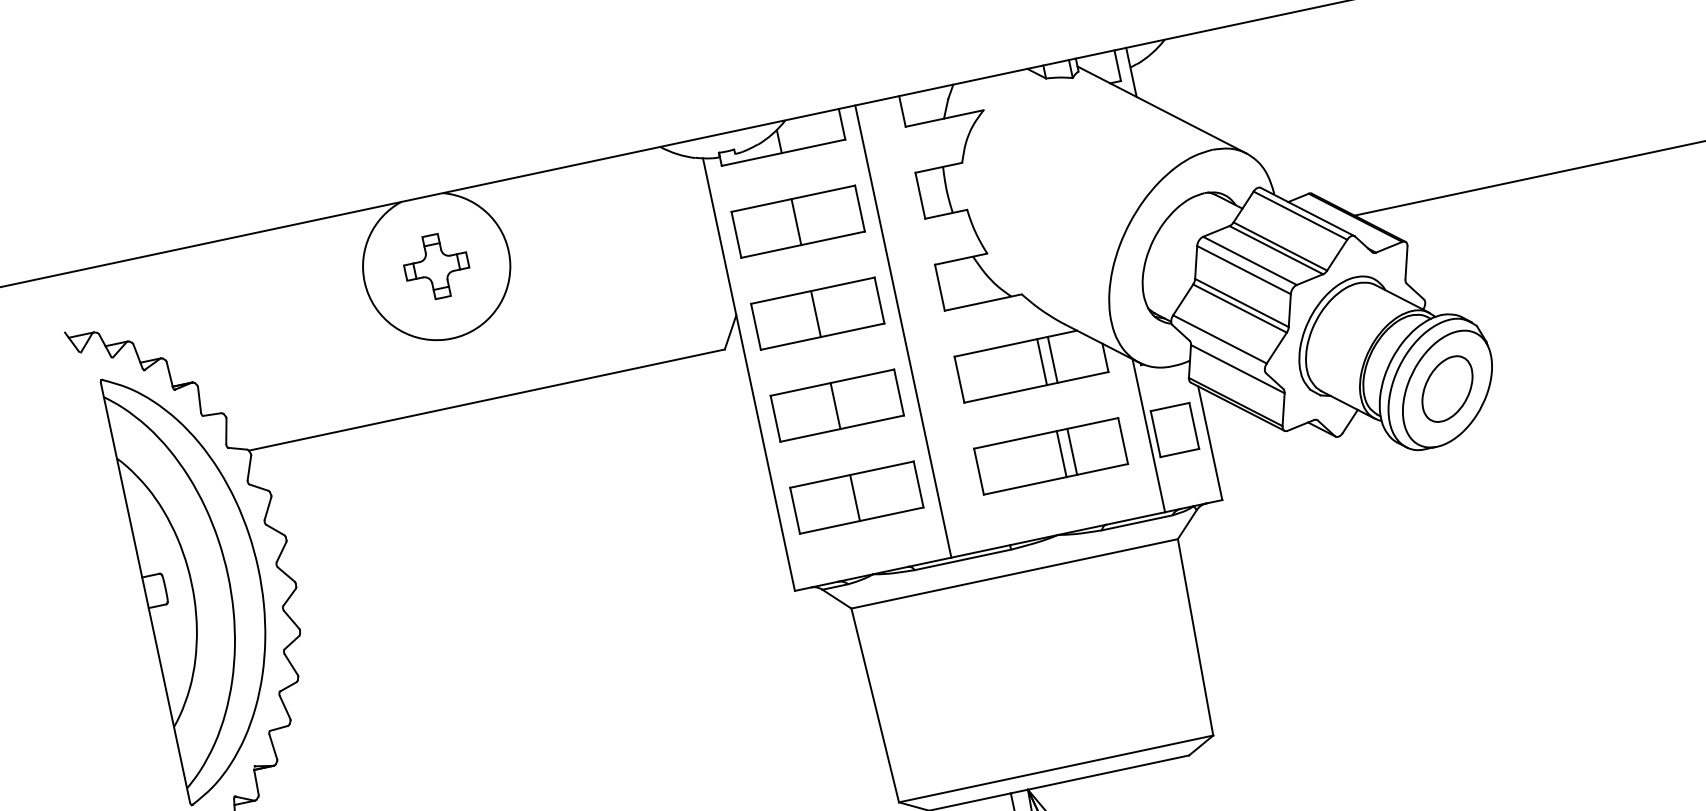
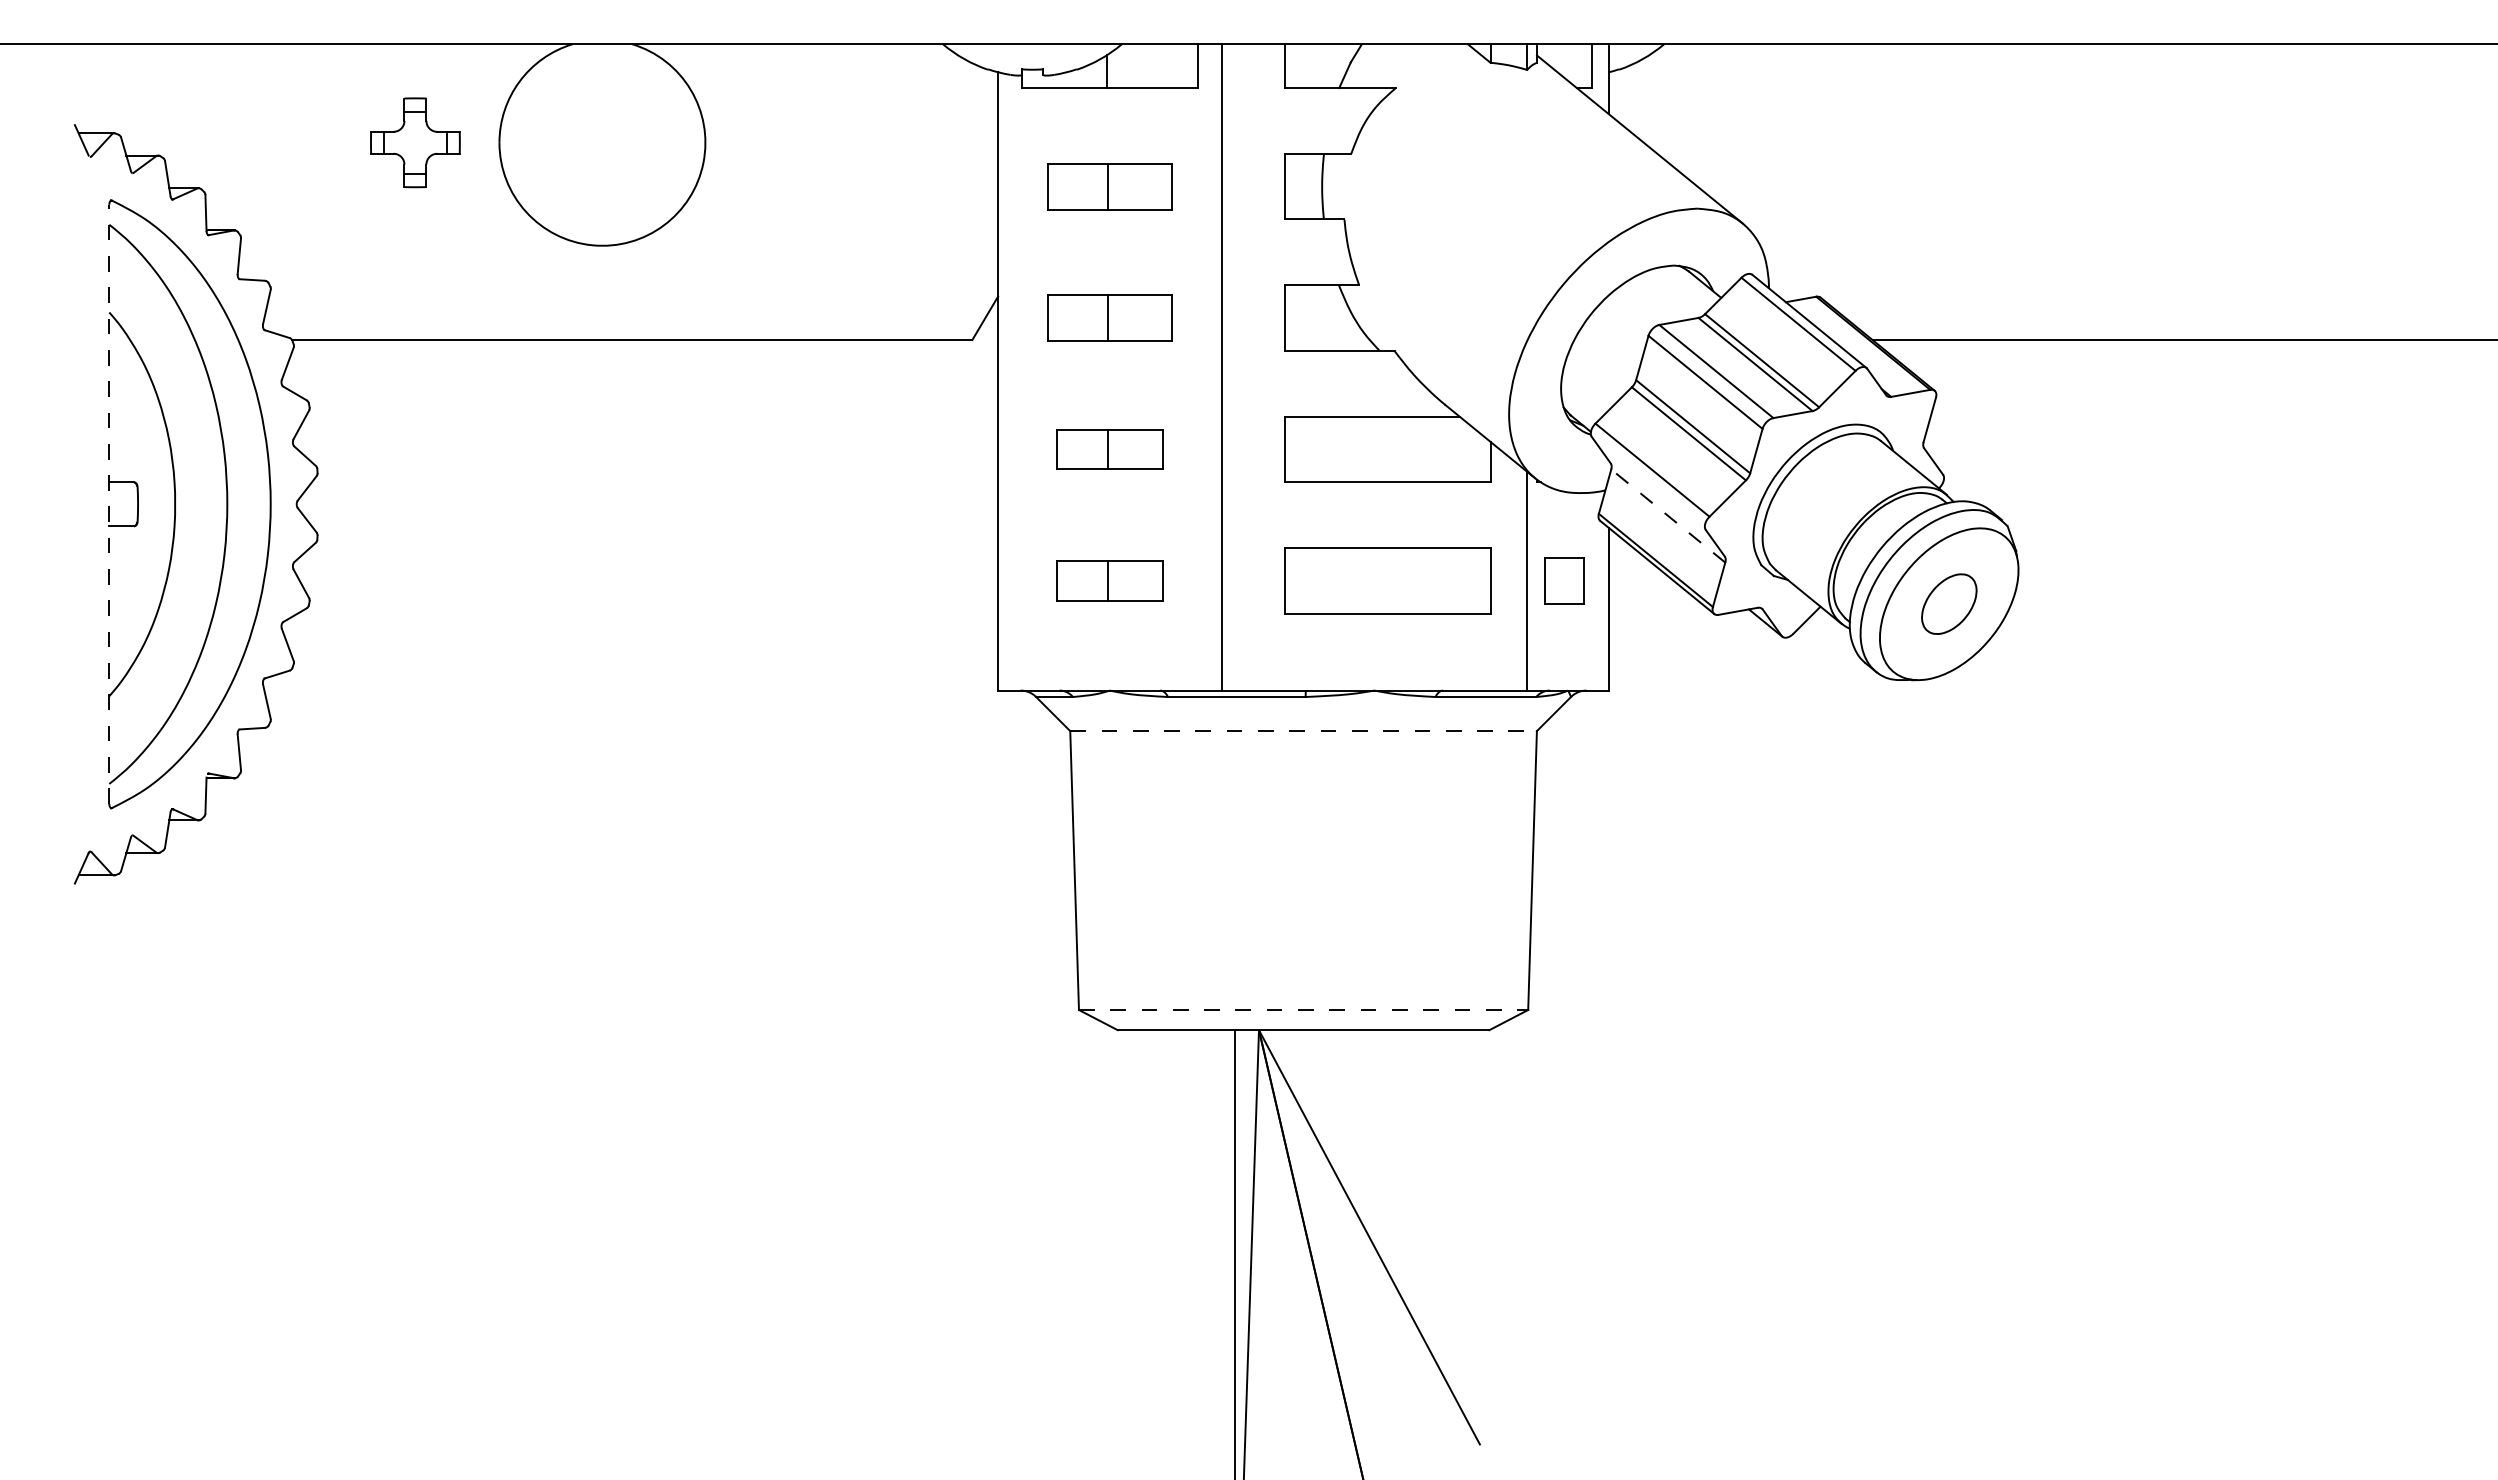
part: (797, 221) -> (1109, 186), size x0.7
part: (436, 266) -> (415, 142), moved
part: (817, 313) -> (1109, 317), size x0.7
line: (1052, 359) -> (1417, 449), removed
line: (1041, 362) -> (1402, 449), removed
line: (1238, 369) -> (1668, 516), solid -> dashed
part: (1447, 388) -> (1949, 603), size x0.7
part: (837, 405) -> (1109, 449), size x0.6
part: (1174, 429) -> (1564, 580), size x0.7
line: (1071, 451) -> (1417, 580), removed
line: (1061, 453) -> (1402, 580), removed
part: (856, 497) -> (1109, 580), size x0.6
line: (1015, 573) -> (1304, 731), solid -> dashed
line: (145, 592) -> (109, 504), solid -> dashed
line: (1056, 768) -> (1303, 1009), solid -> dashed

